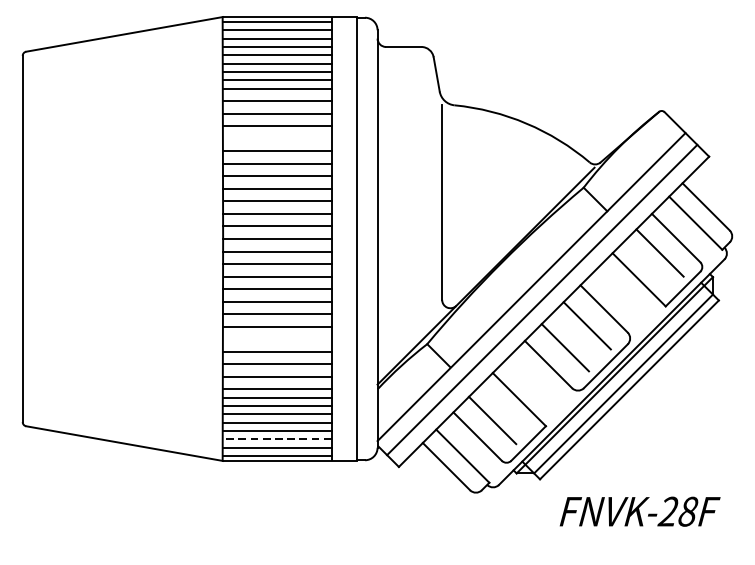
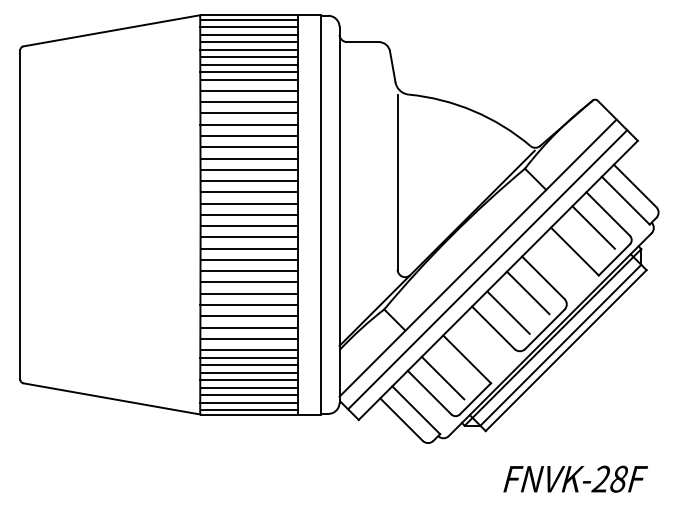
line: (277, 138) -> (249, 124), added
line: (277, 339) -> (249, 305), added
line: (277, 439) -> (249, 395), dashed -> solid
text: (639, 510) -> (575, 478), moved

